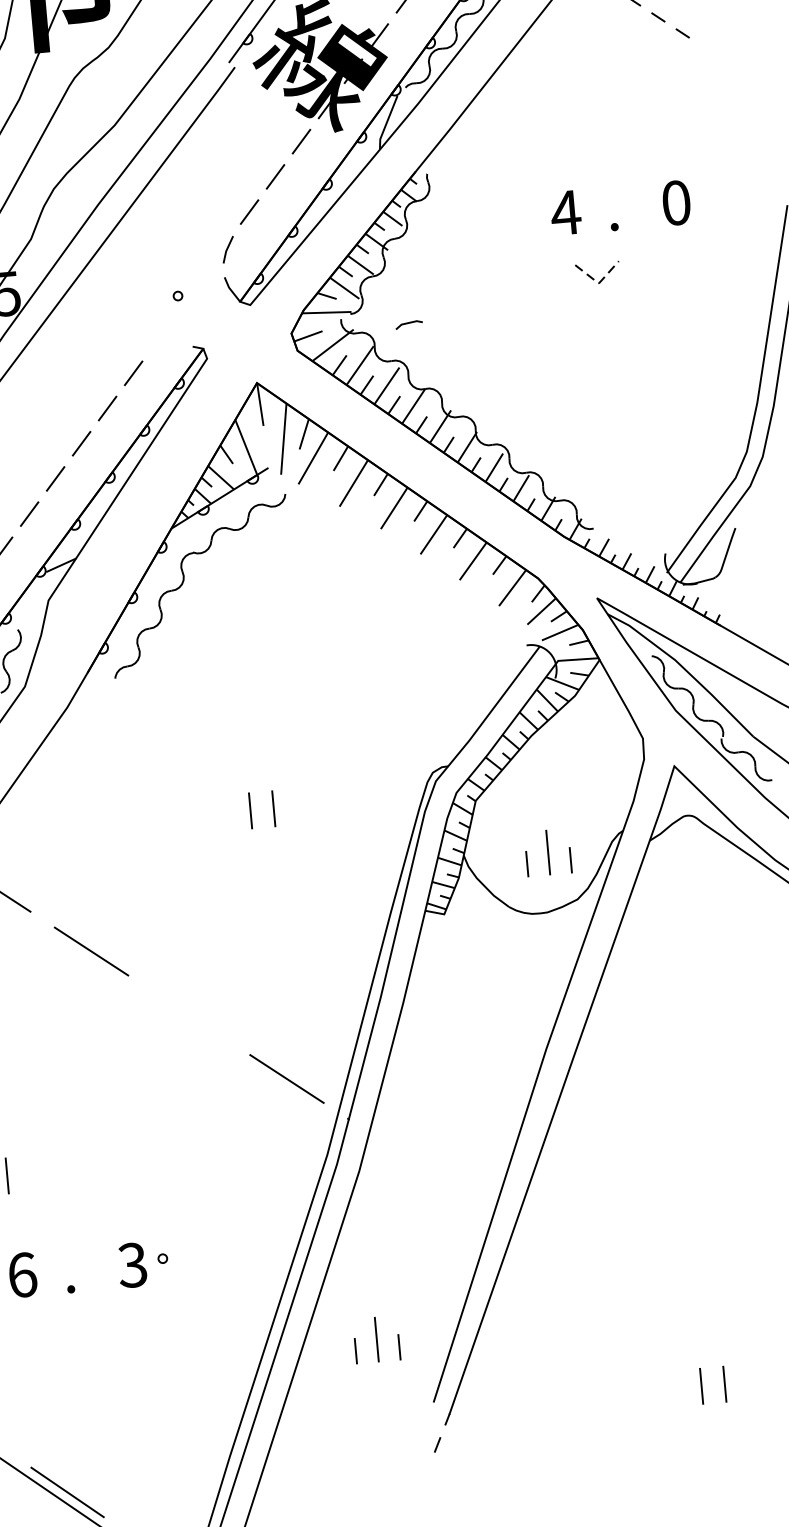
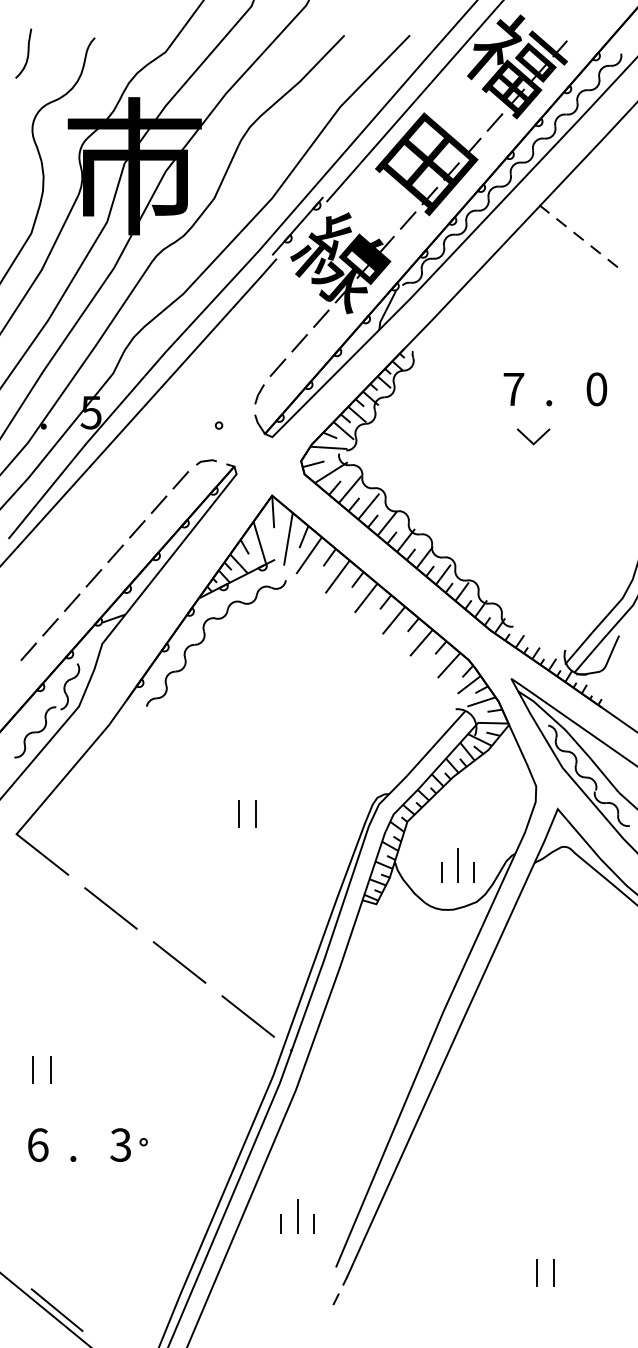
text: (565, 213) -> (513, 389), 4 -> 7
line: (598, 283) -> (533, 444), dashed -> solid
line: (409, 323) -> (206, 461), moved
line: (189, 1015) -> (179, 962), added
line: (30, 1174) -> (50, 1070), added

